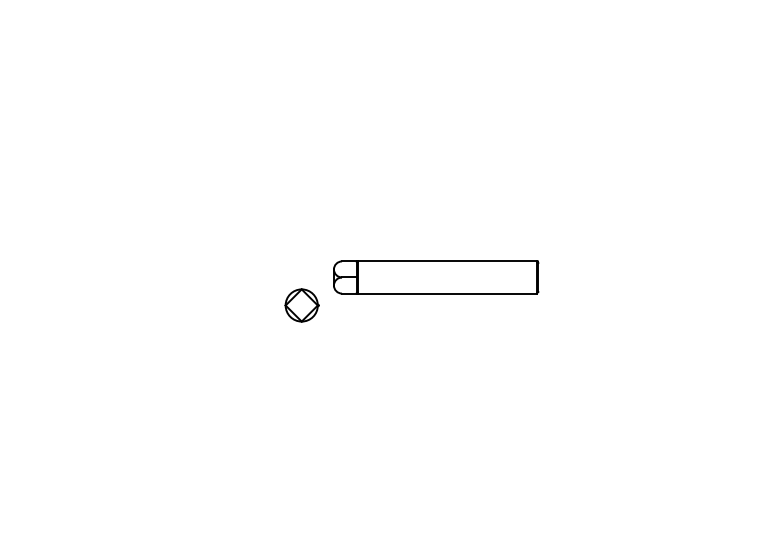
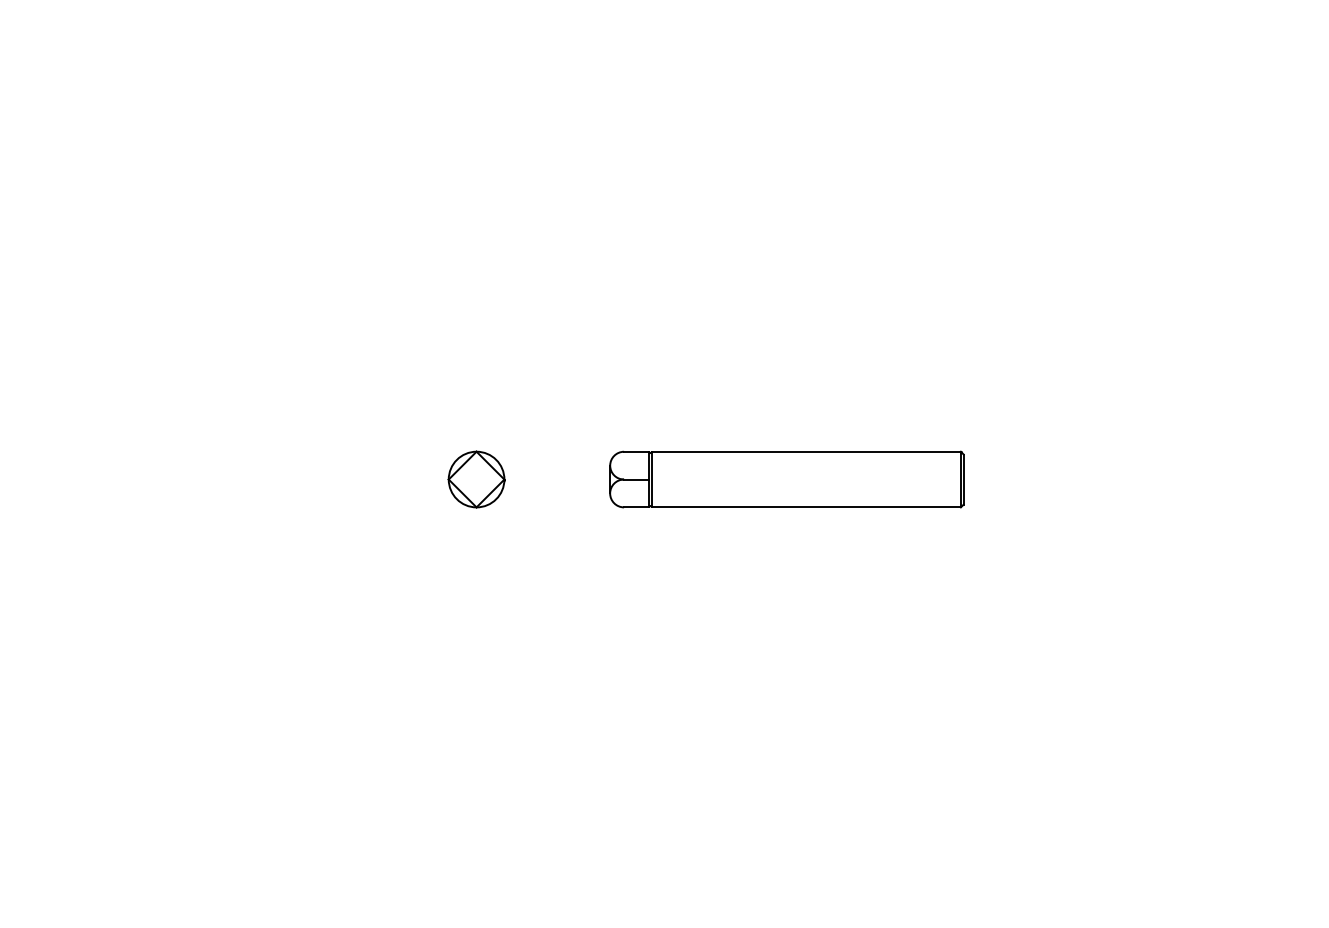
part: (301, 305) -> (476, 479), moved

